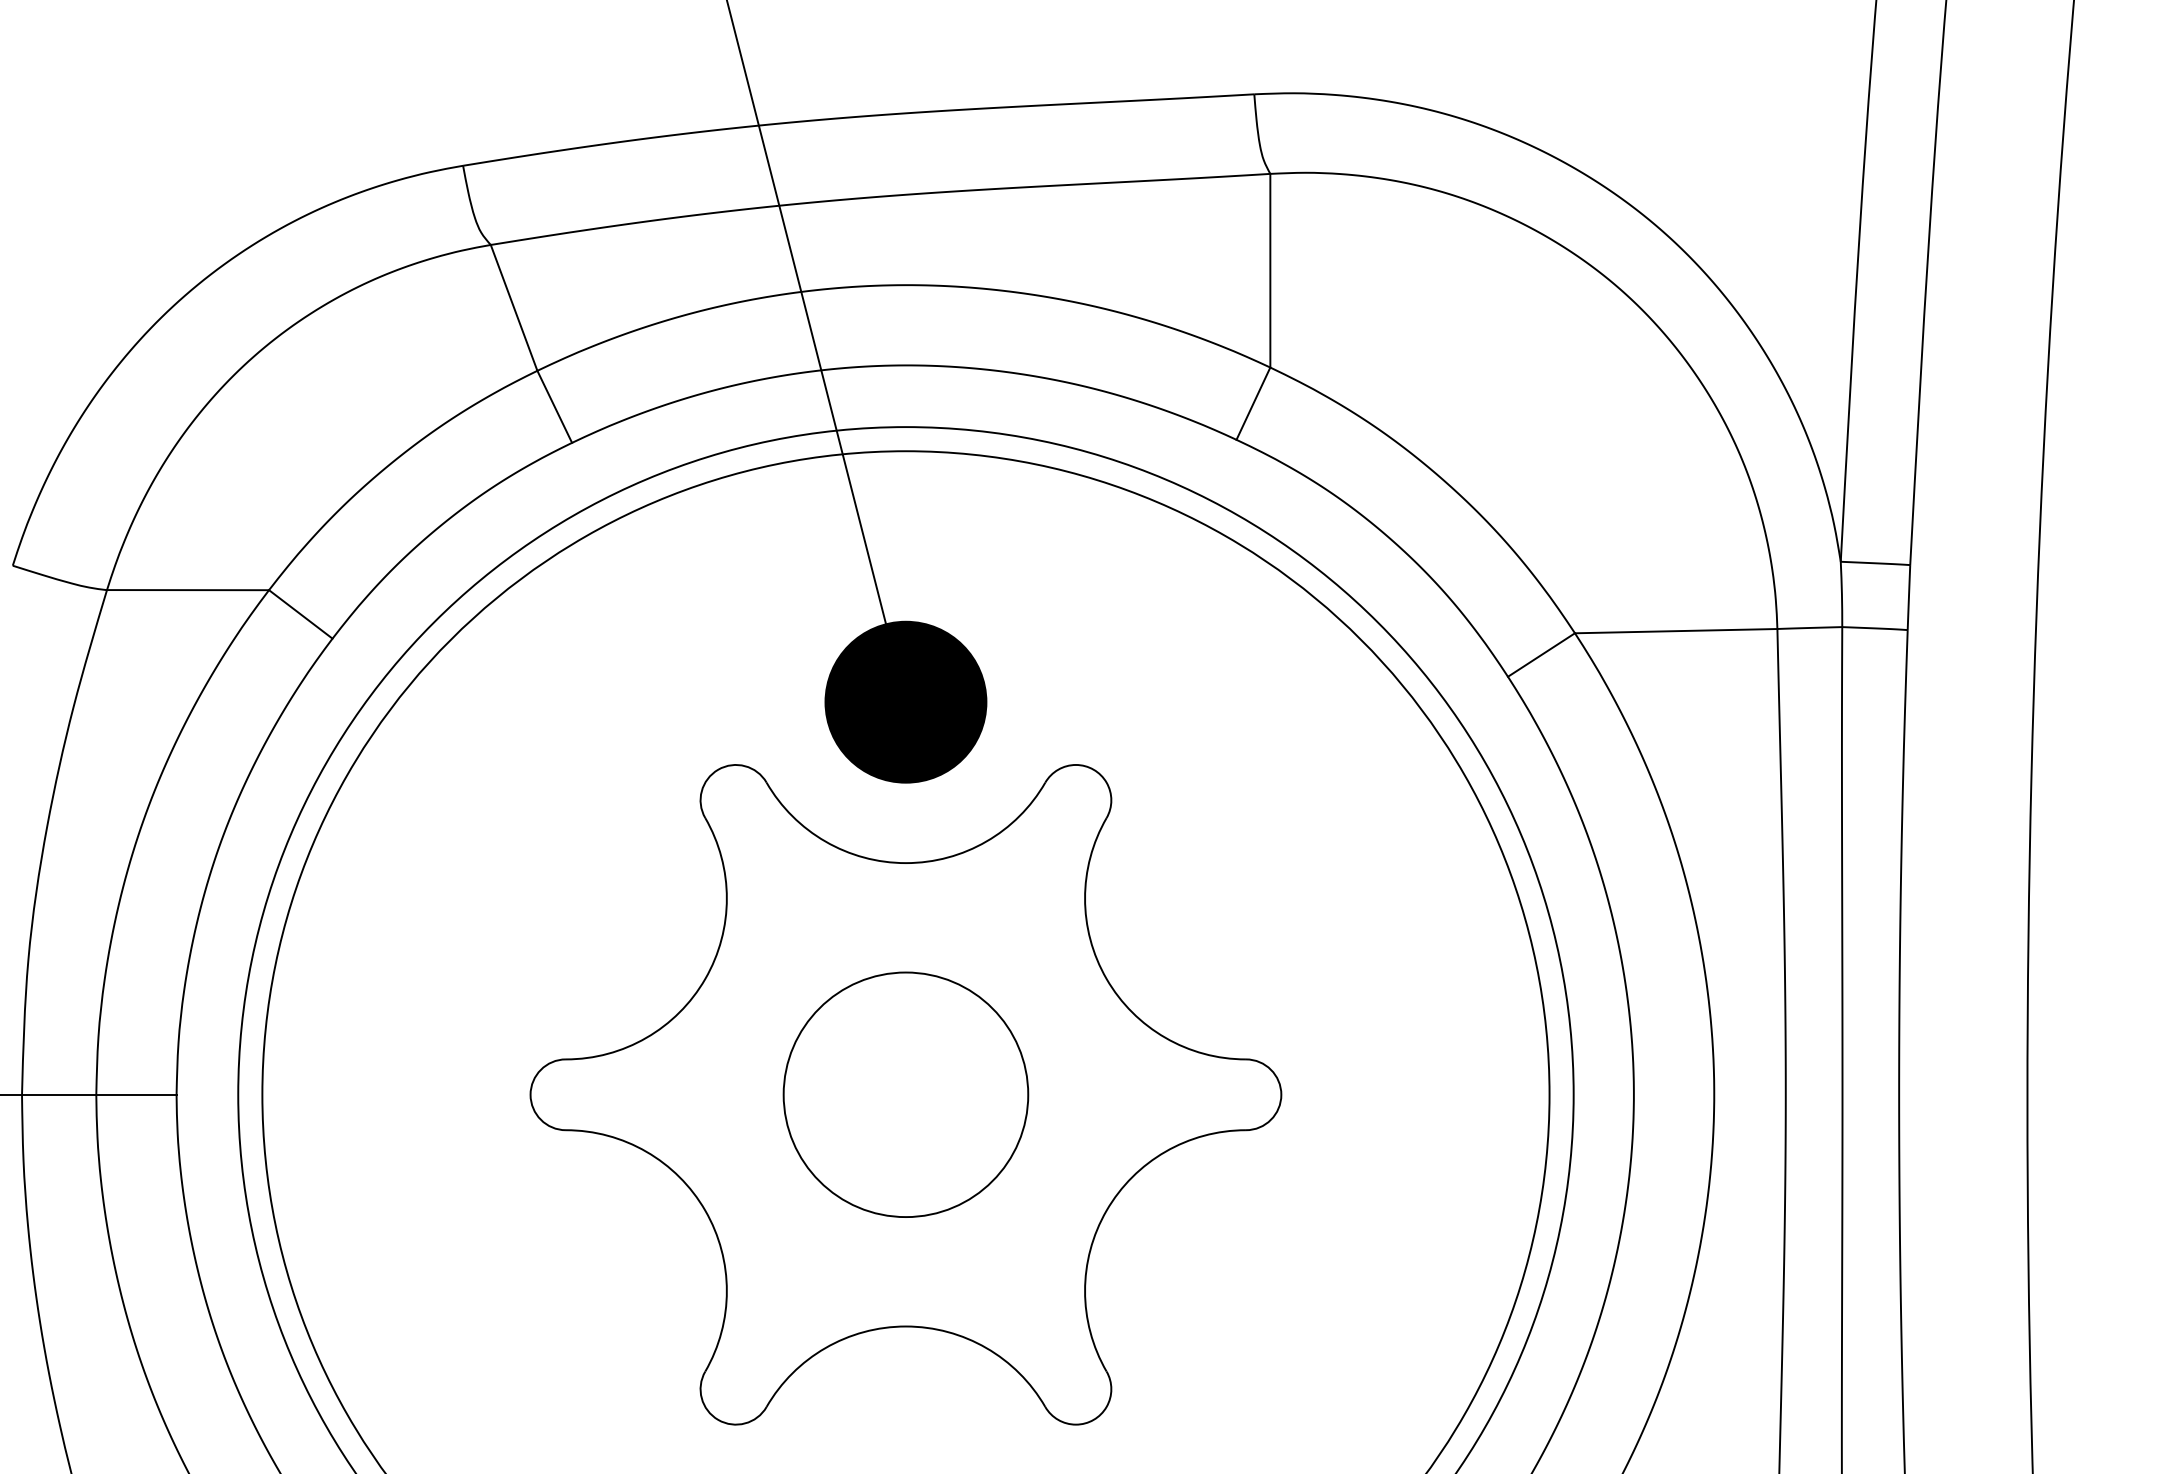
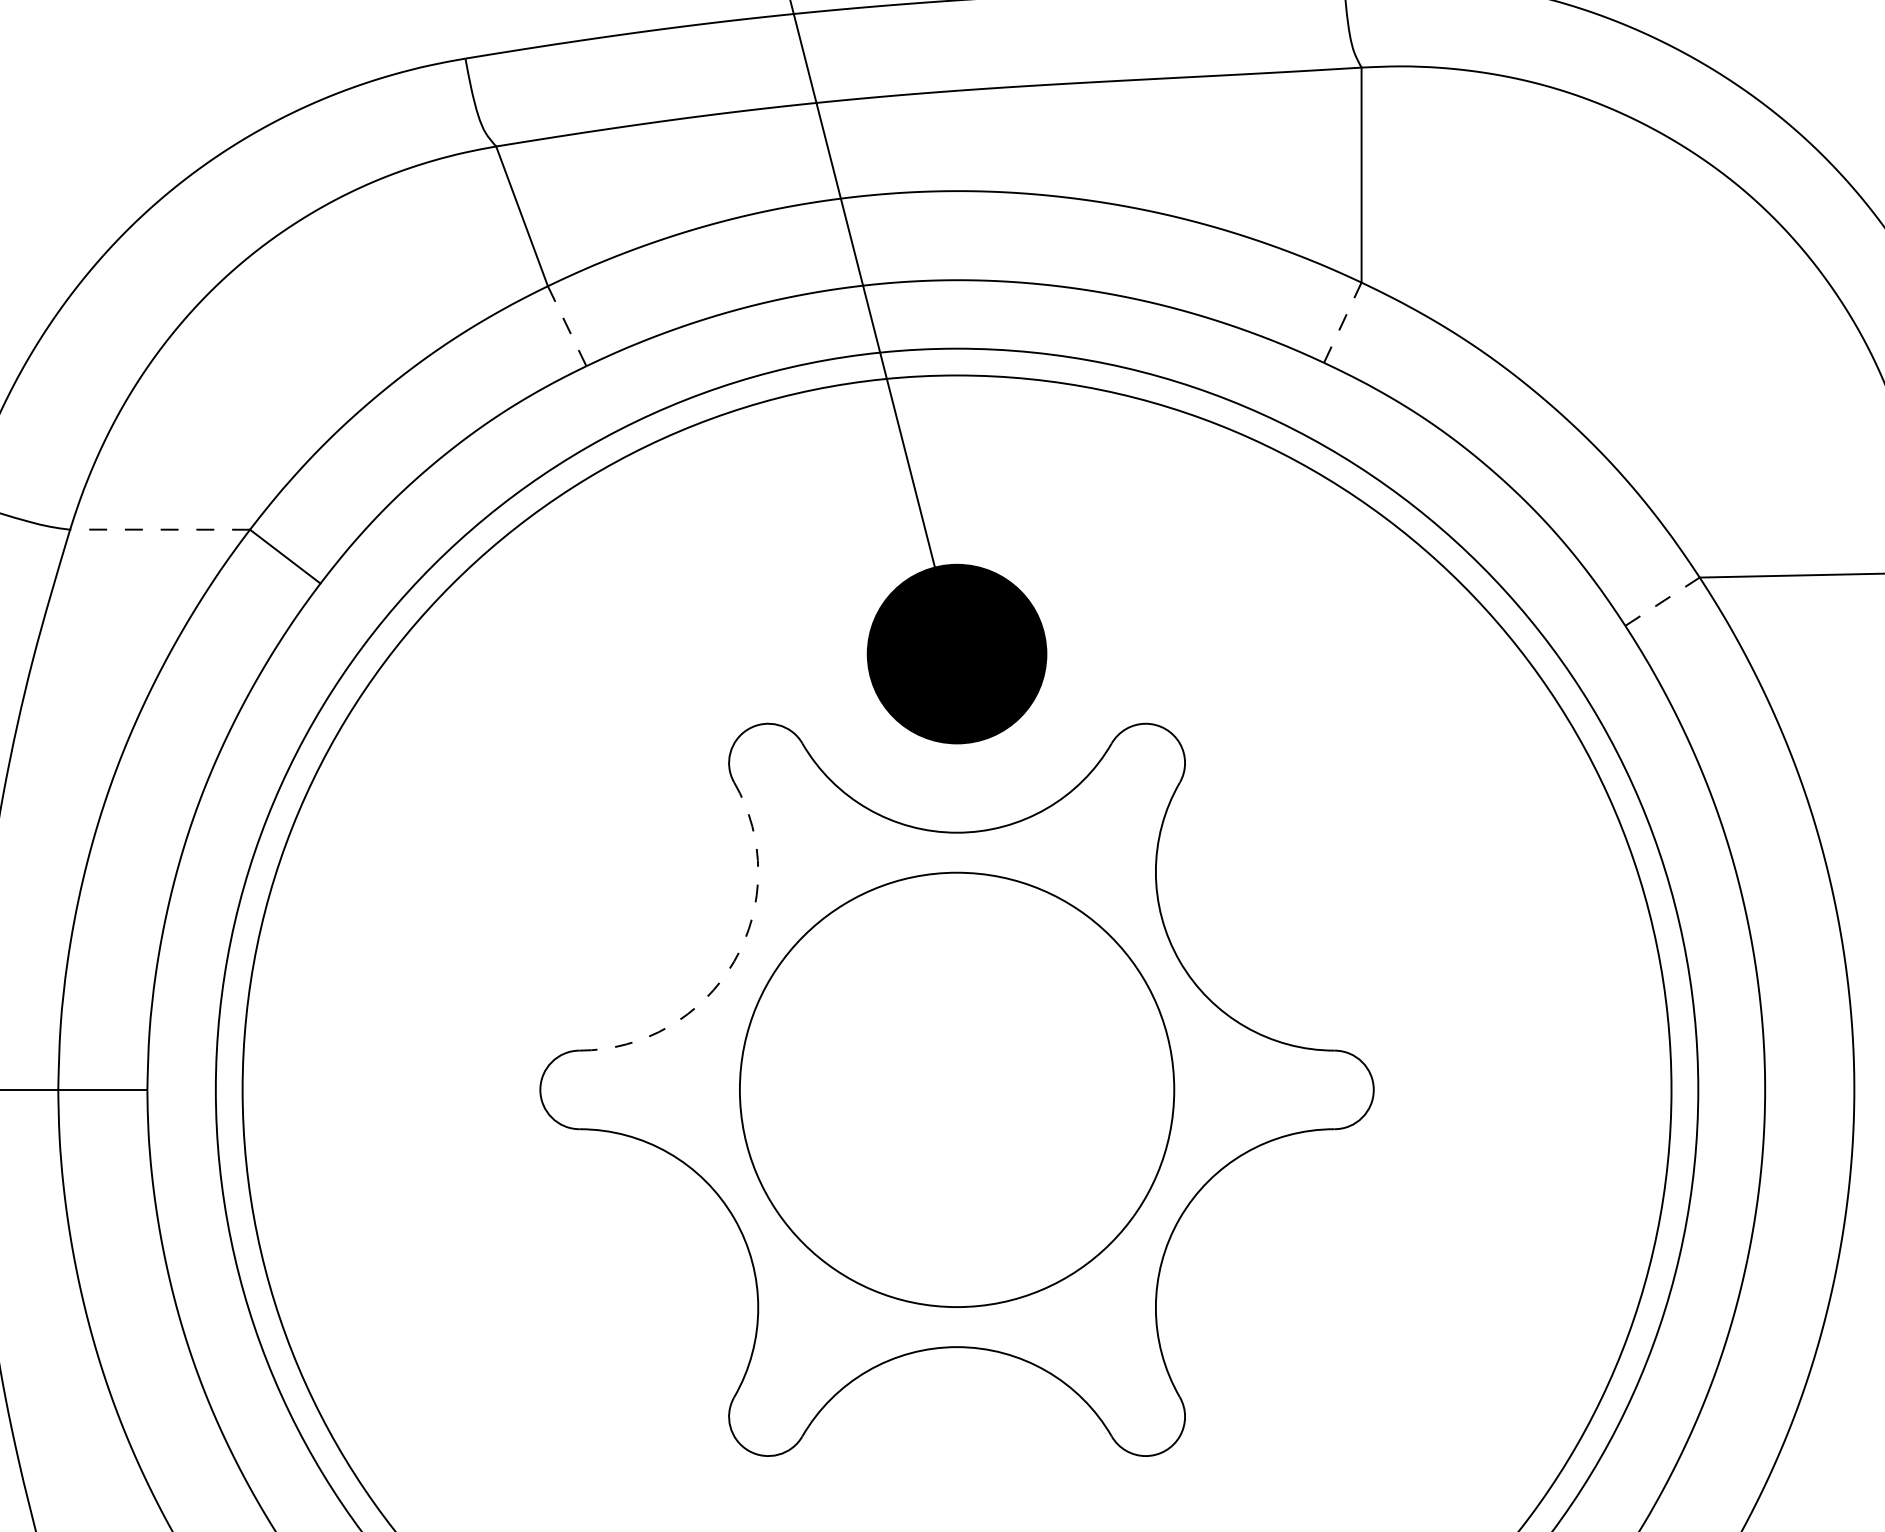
line: (1253, 403) -> (1342, 322), solid -> dashed
line: (554, 406) -> (566, 325), solid -> dashed
line: (188, 590) -> (160, 530), solid -> dashed
line: (1541, 655) -> (1662, 602), solid -> dashed
arc: (705, 978) -> (734, 960), solid -> dashed
circle: (905, 1094) -> (956, 1089), size x1.6

